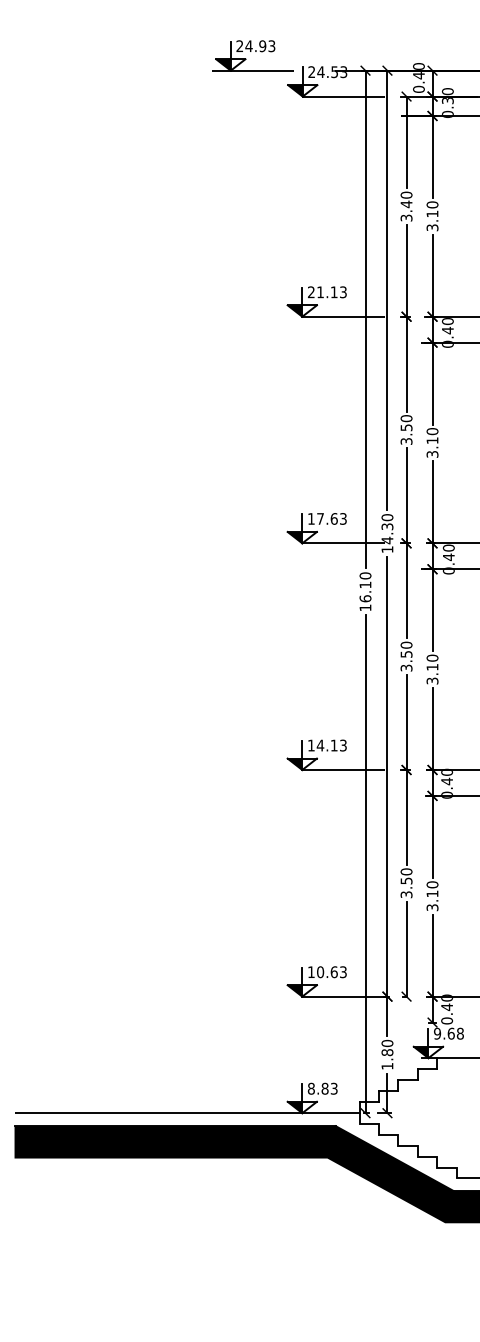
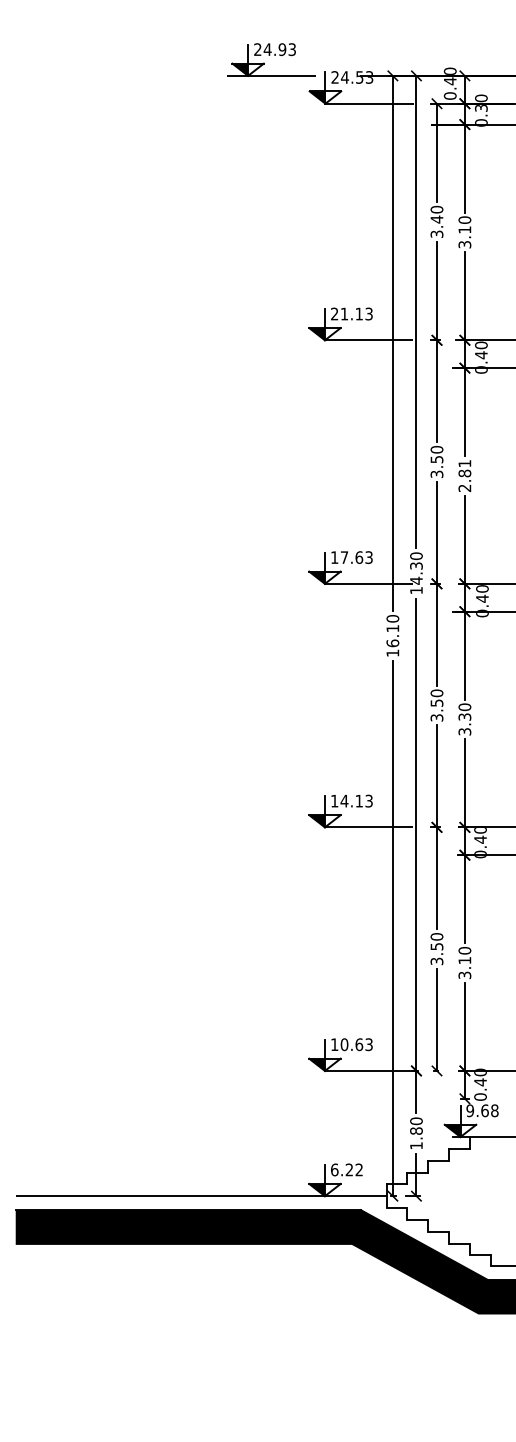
text: (432, 442) -> (464, 475), 3.10 -> 2.81
text: (432, 667) -> (464, 717), 3.10 -> 3.30
text: (322, 1088) -> (346, 1169), 8.83 -> 6.22

